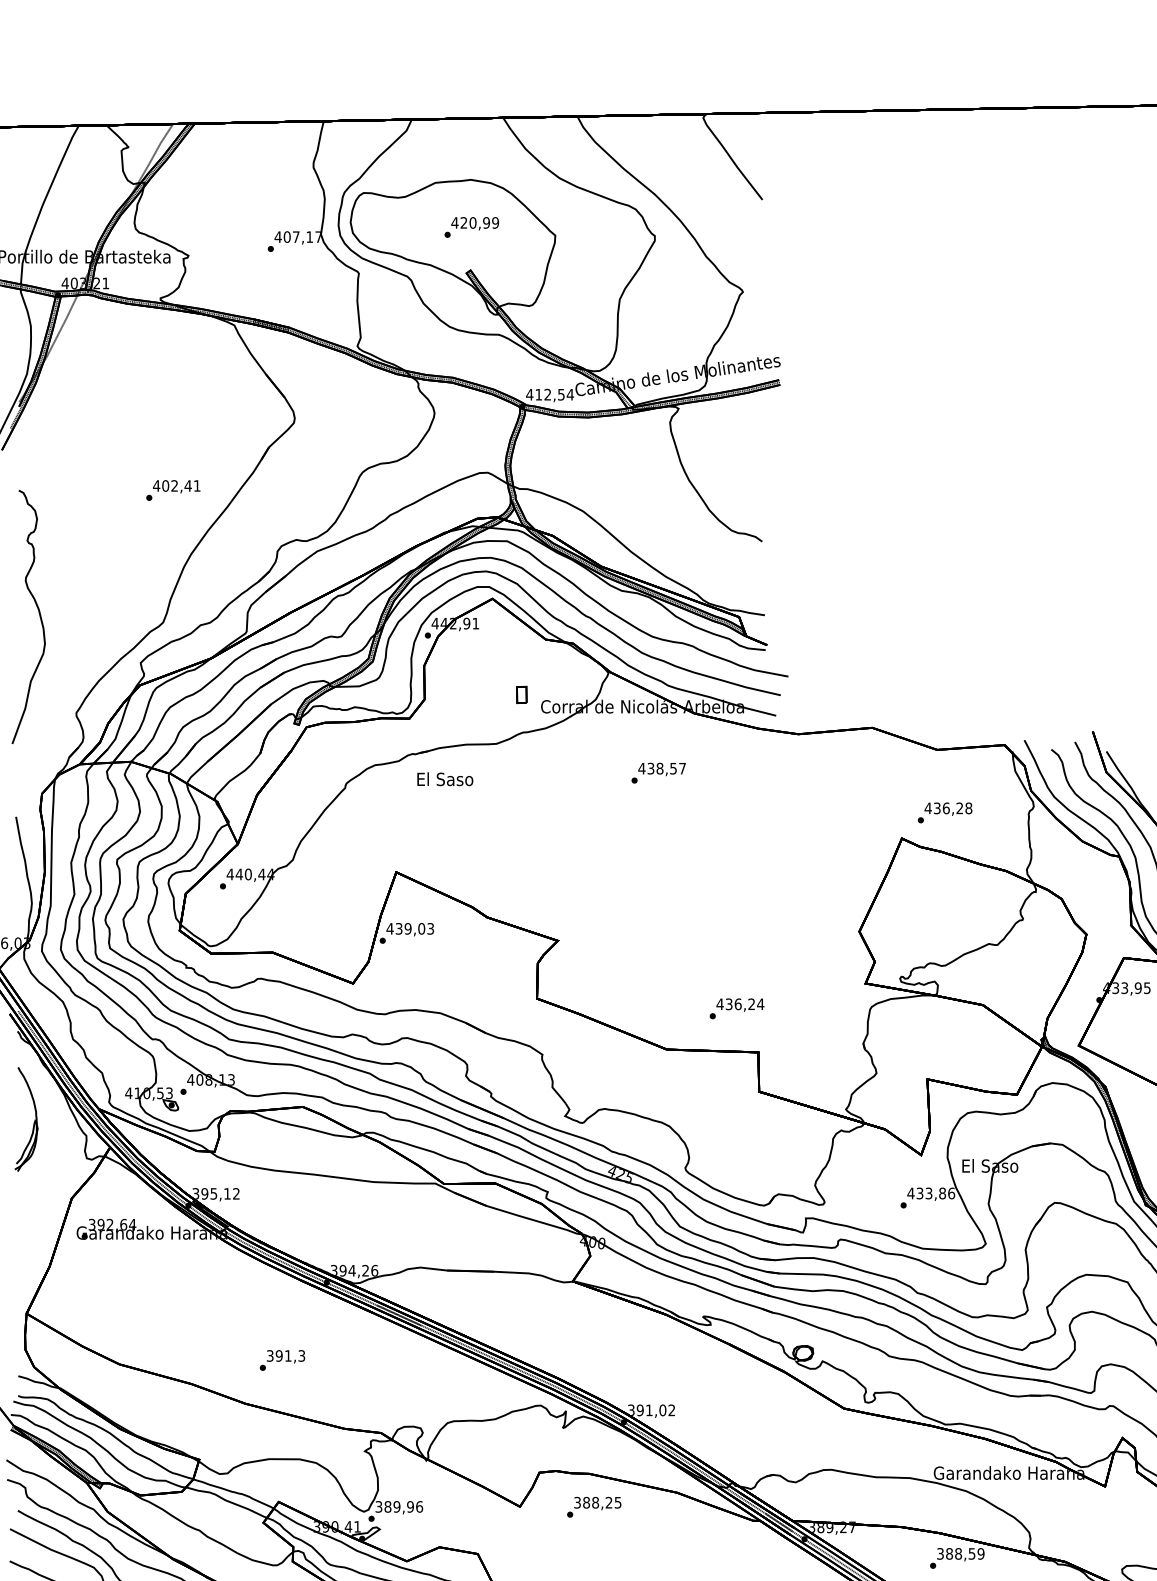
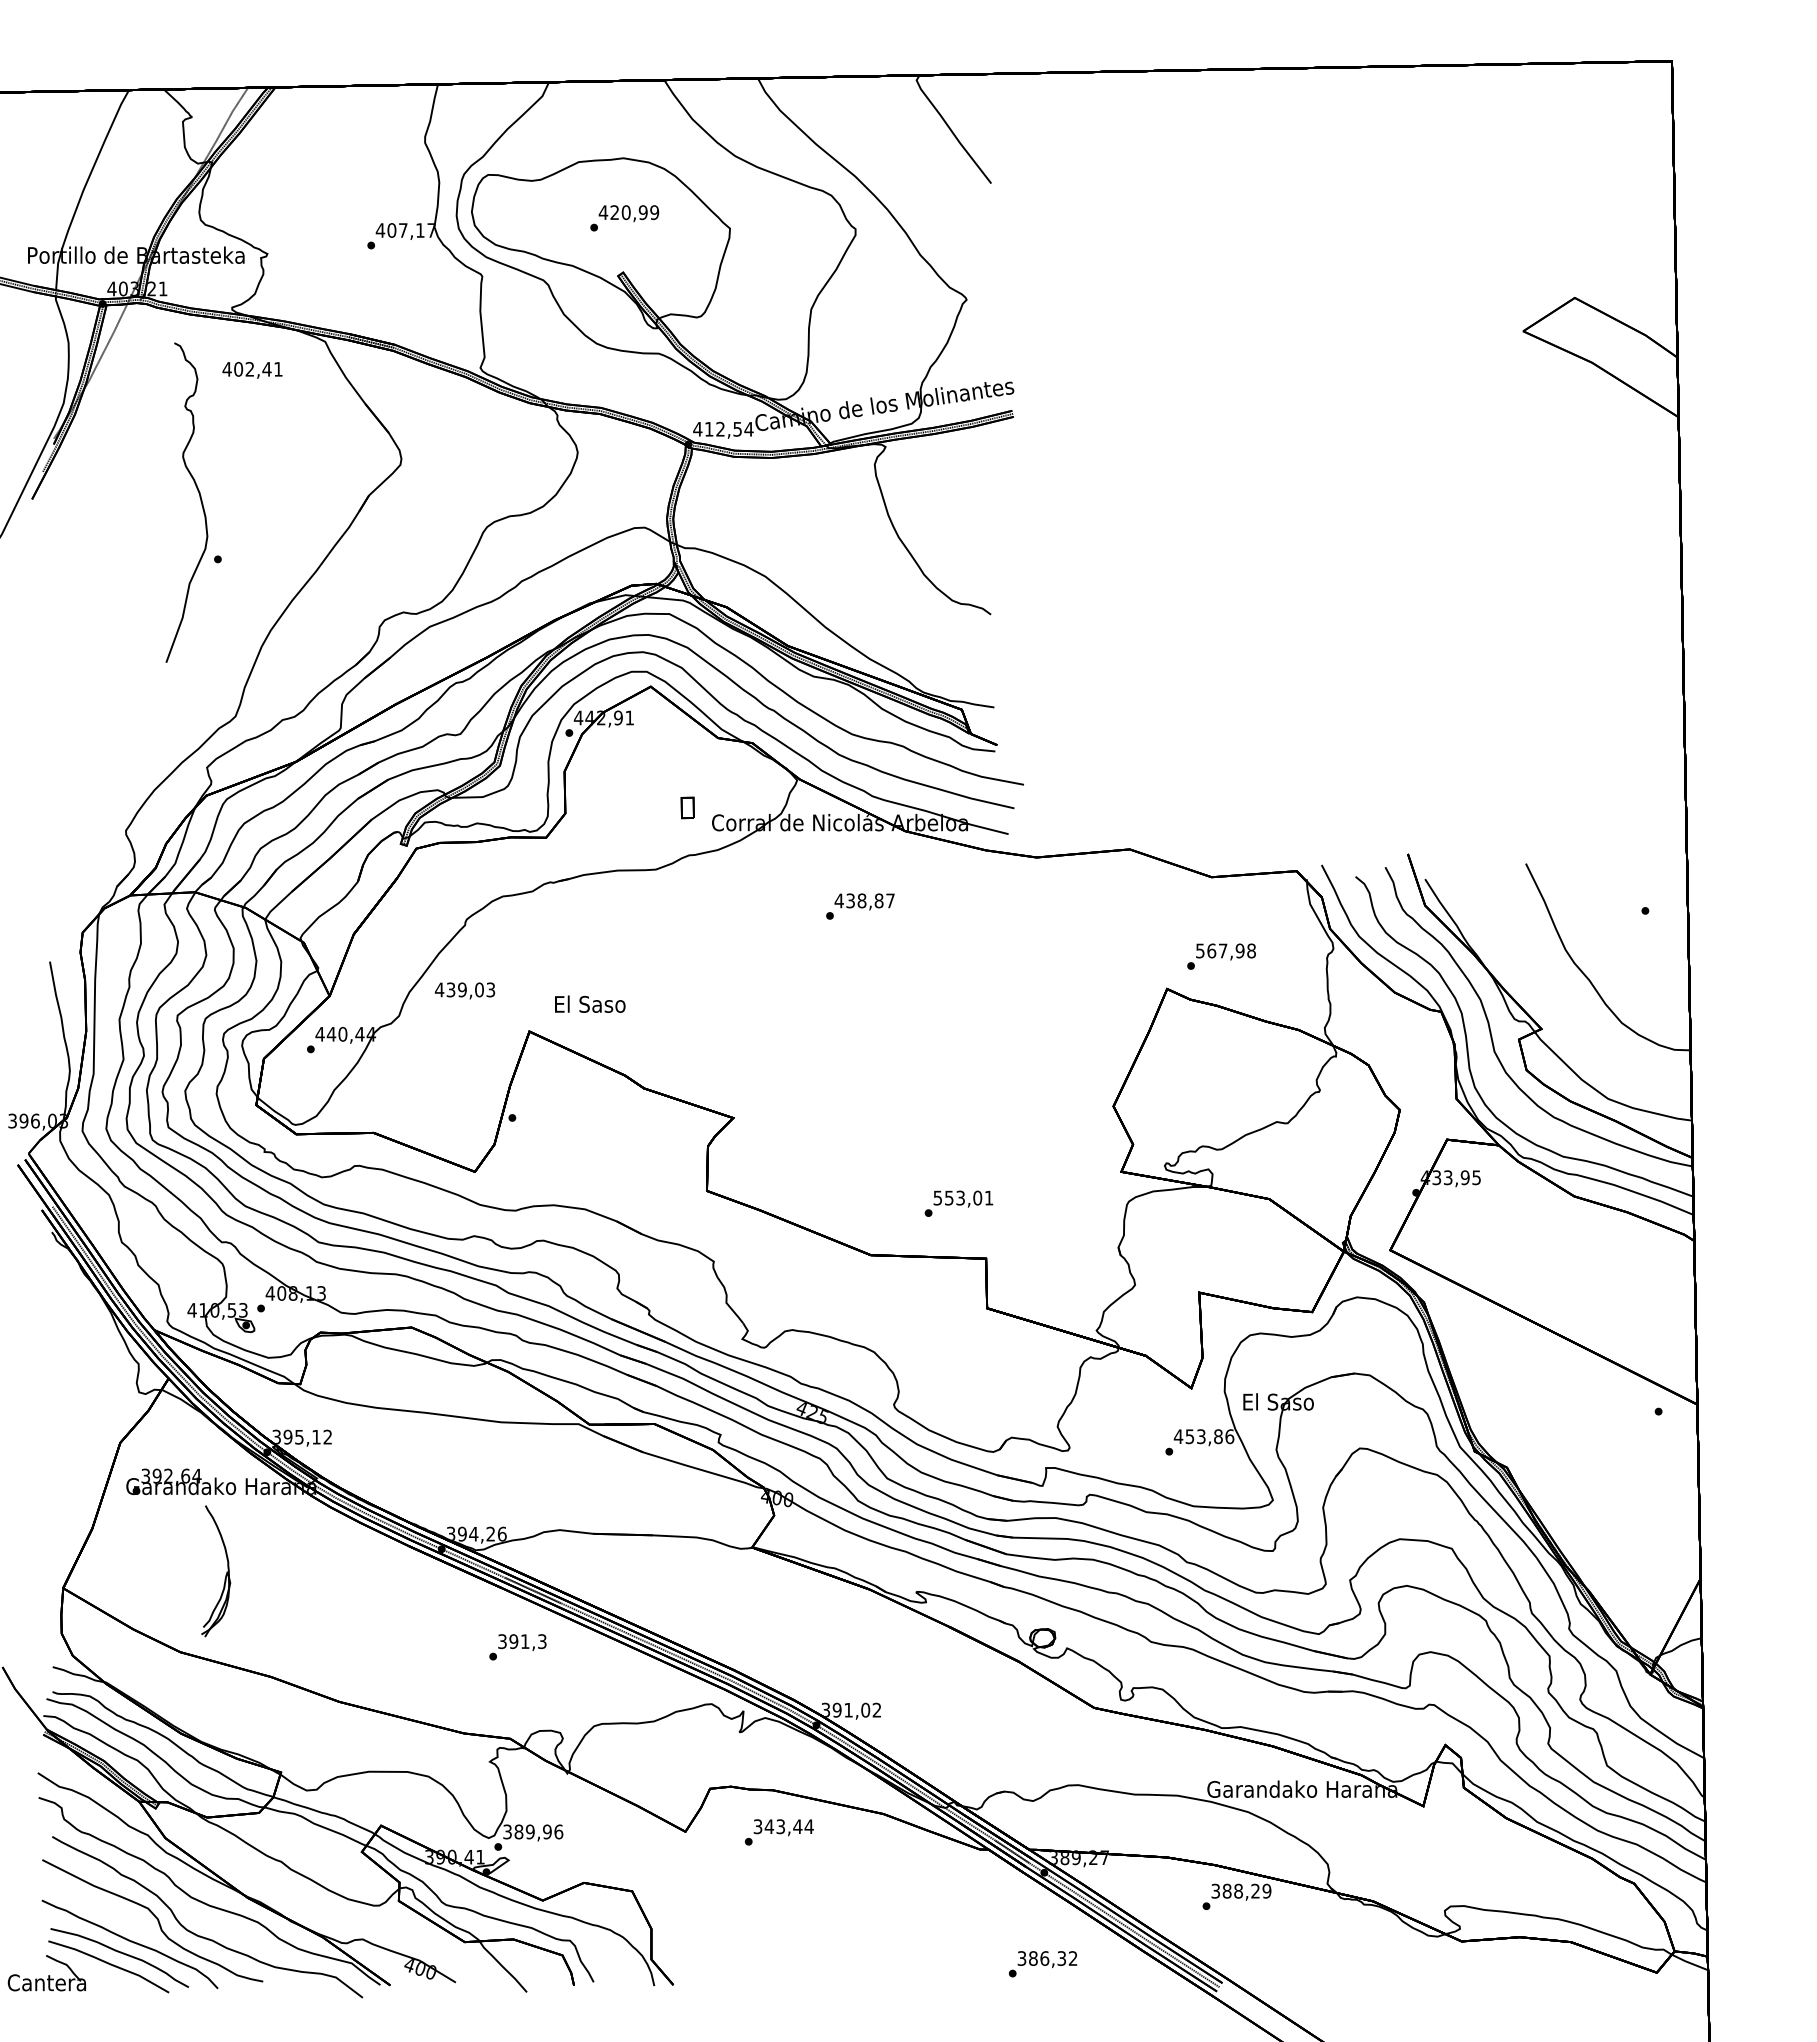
text: (176, 486) -> (252, 370), moved
part: (38, 612) -> (199, 497), moved
text: (673, 768) -> (878, 900), 438,57 -> 438,87
text: (445, 778) -> (590, 1003), moved
text: (943, 807) -> (1219, 950), 436,28 -> 567,98
text: (410, 929) -> (465, 990), moved
text: (740, 1003) -> (963, 1197), 436,24 -> 553,01
part: (33, 1121) -> (225, 1574), moved
text: (920, 1193) -> (1190, 1436), 433,86 -> 453,86
text: (282, 1360) -> (517, 1647), moved
text: (601, 1502) -> (788, 1826), 388,25 -> 343,44
text: (971, 1553) -> (1255, 1890), 388,59 -> 388,29

